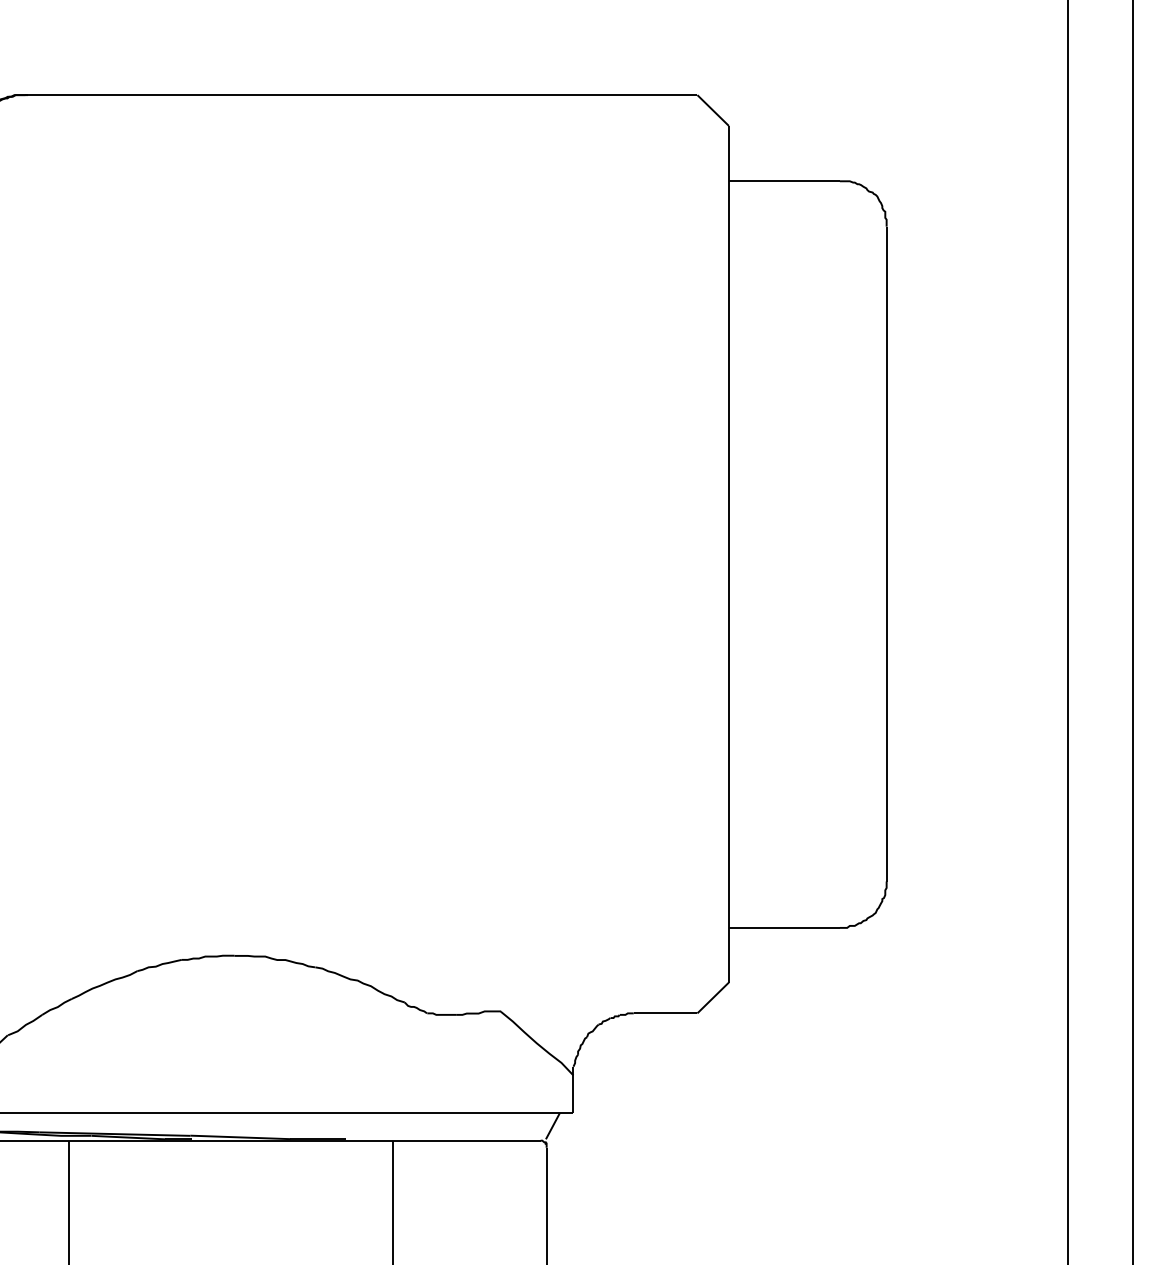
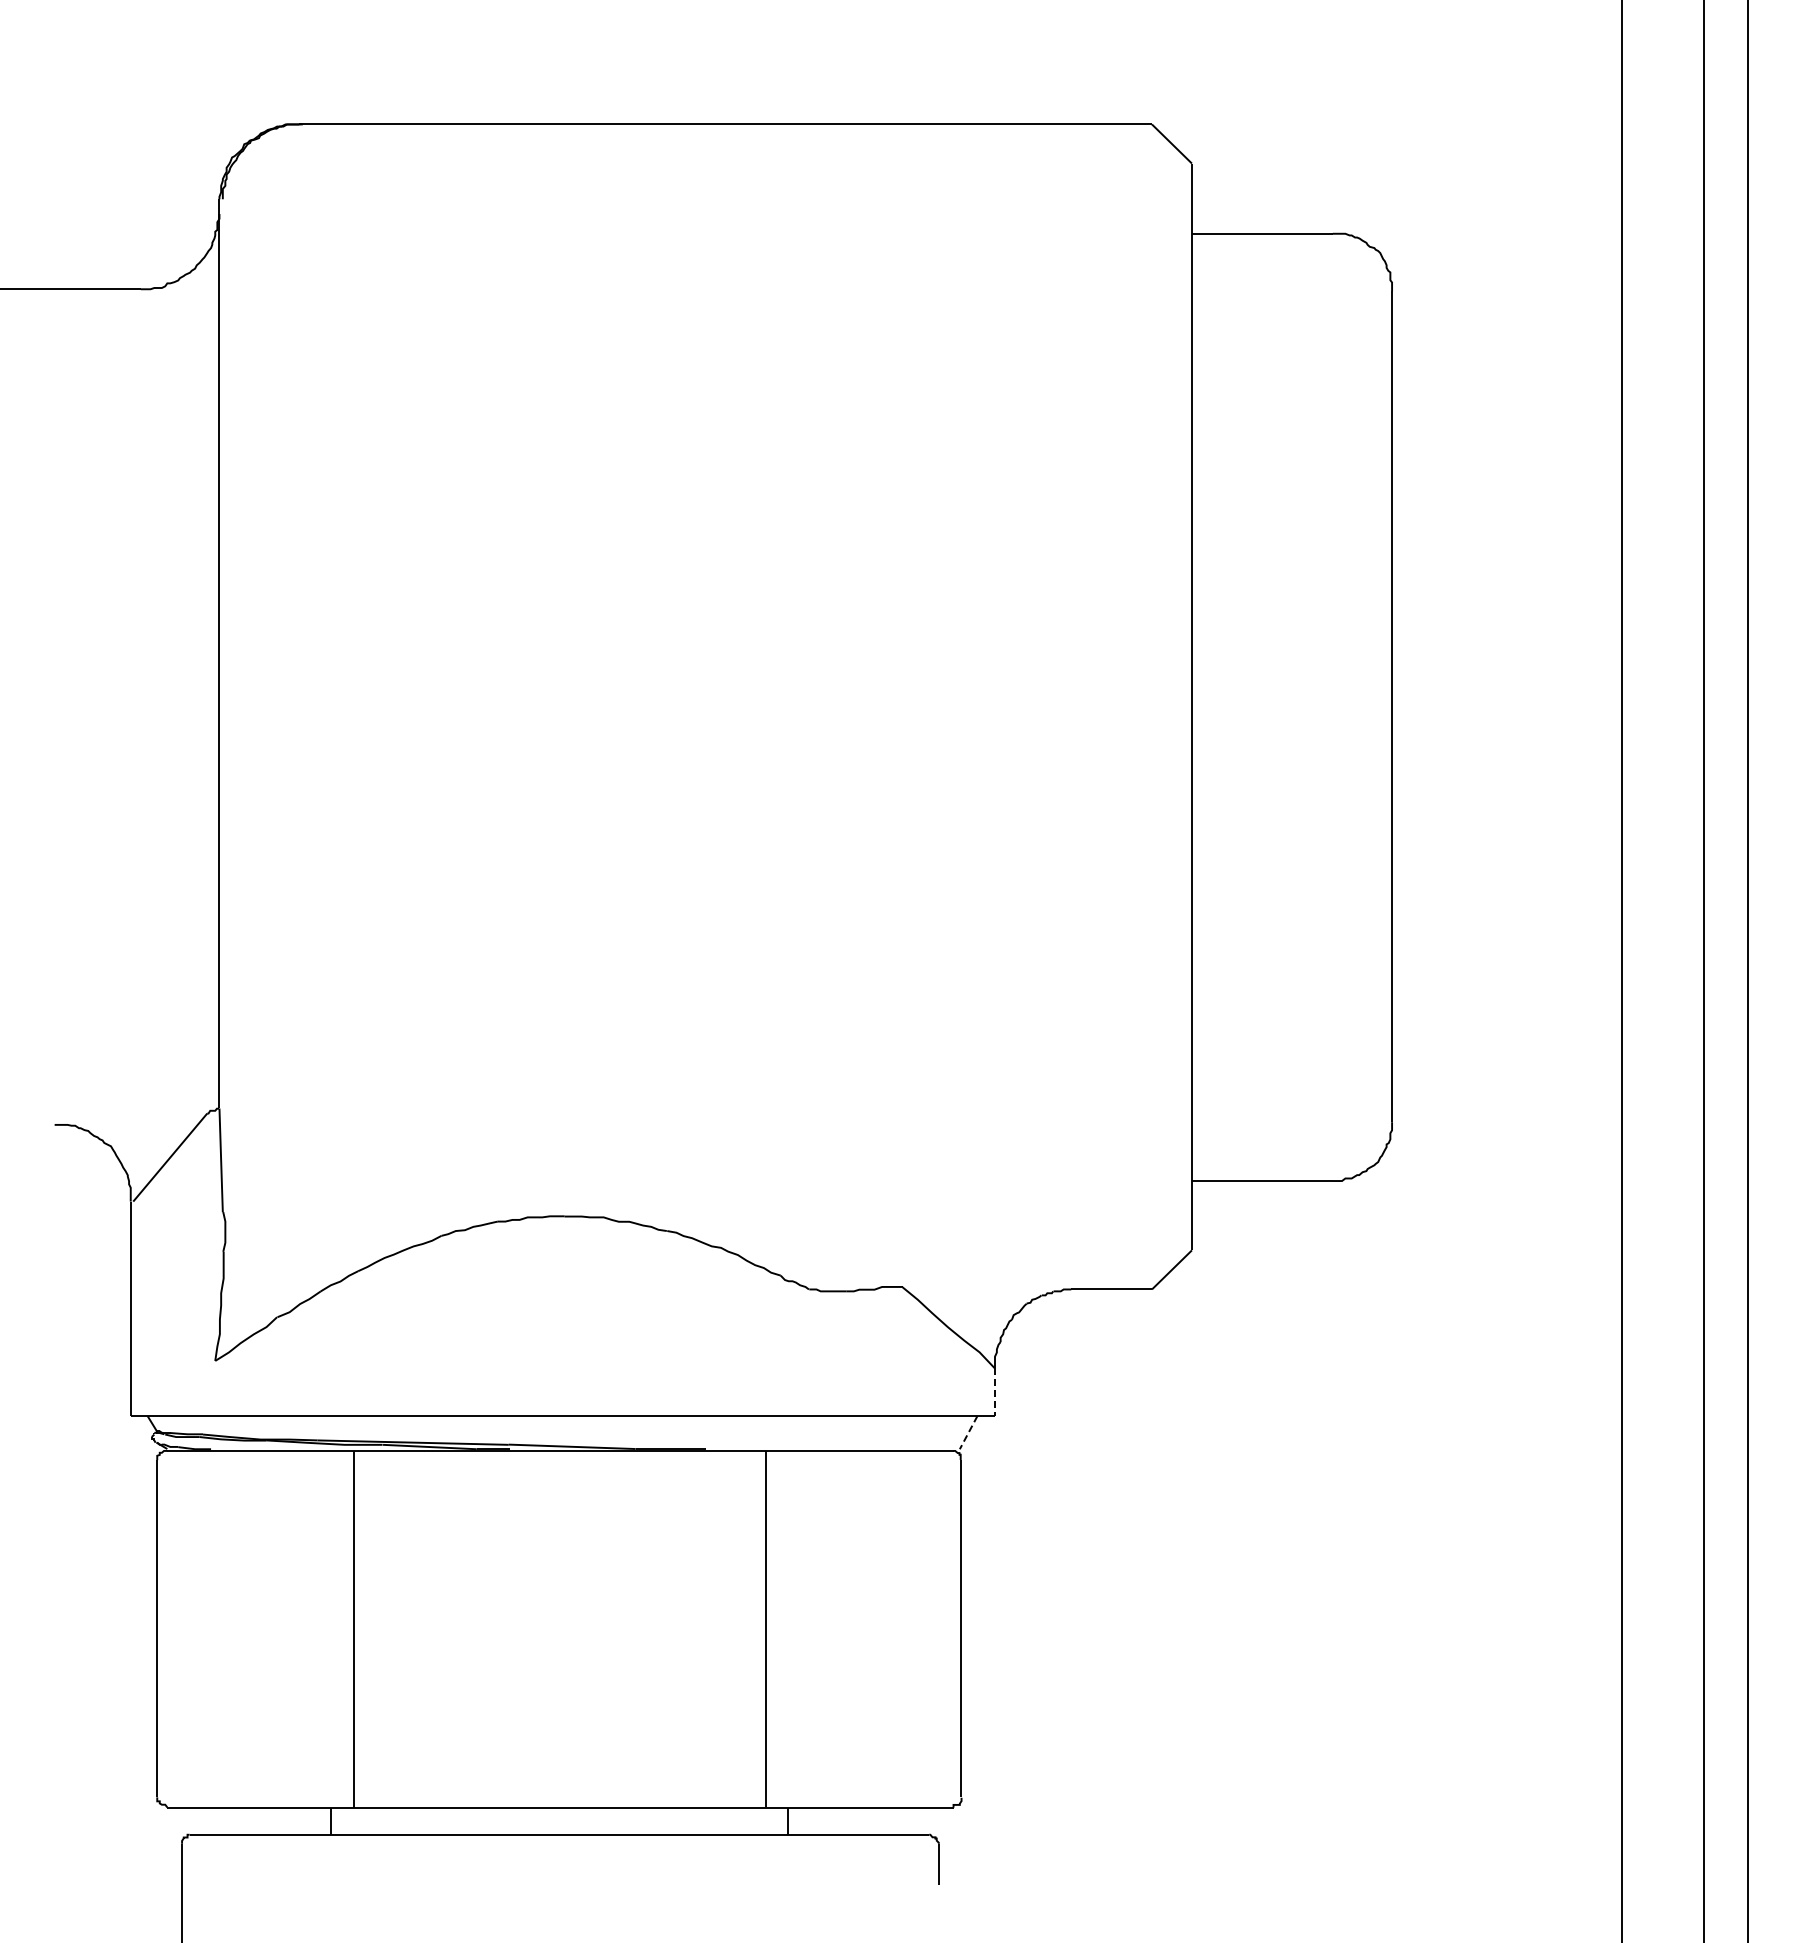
line: (573, 1094) -> (994, 1392), solid -> dashed
line: (552, 1126) -> (968, 1432), solid -> dashed

